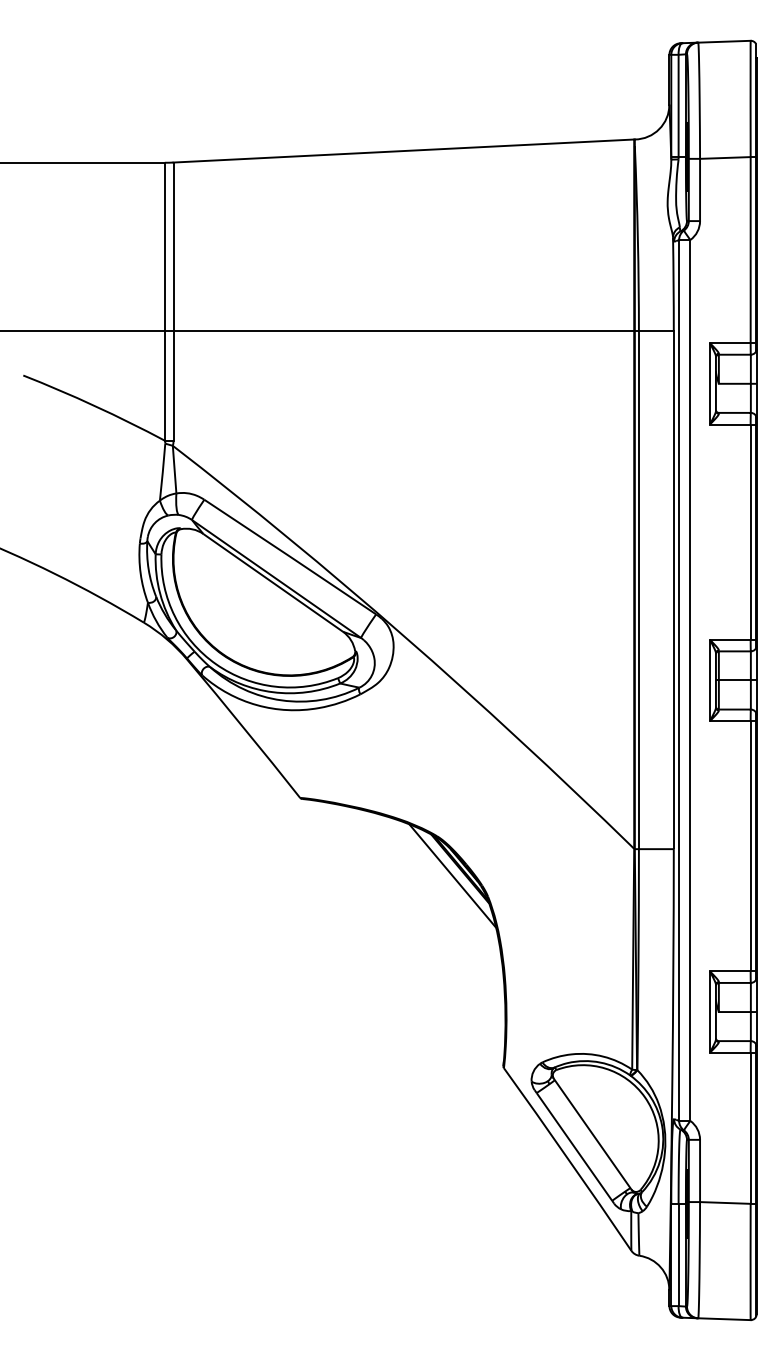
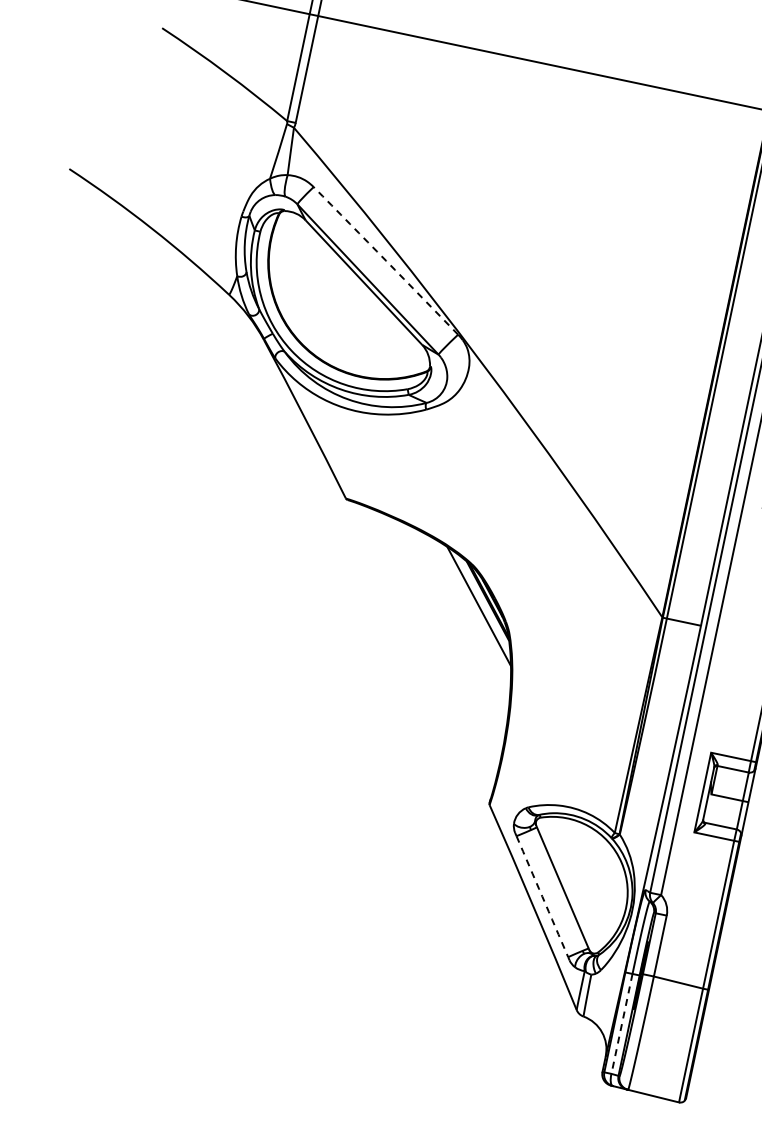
line: (290, 556) -> (386, 260), solid -> dashed
line: (574, 1146) -> (542, 896), solid -> dashed
line: (678, 1255) -> (621, 1024), solid -> dashed

